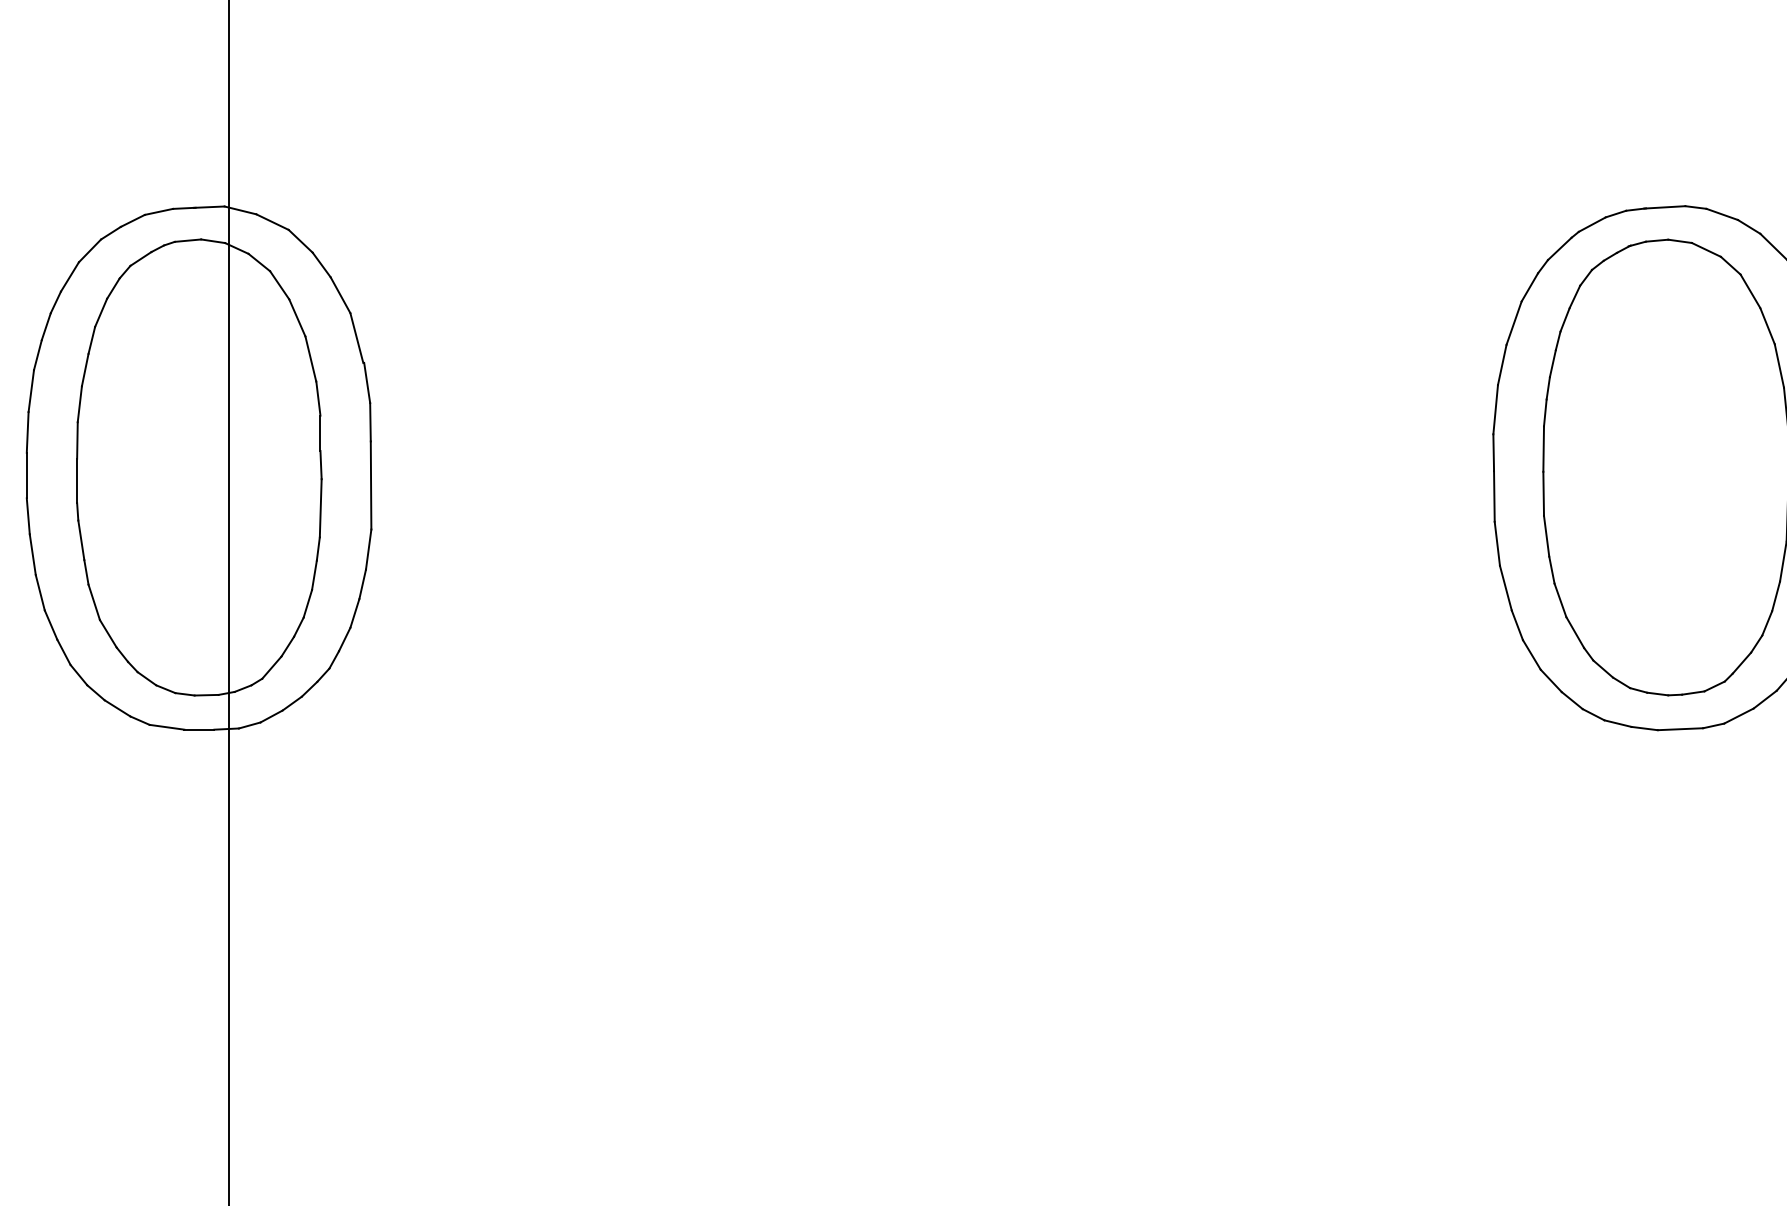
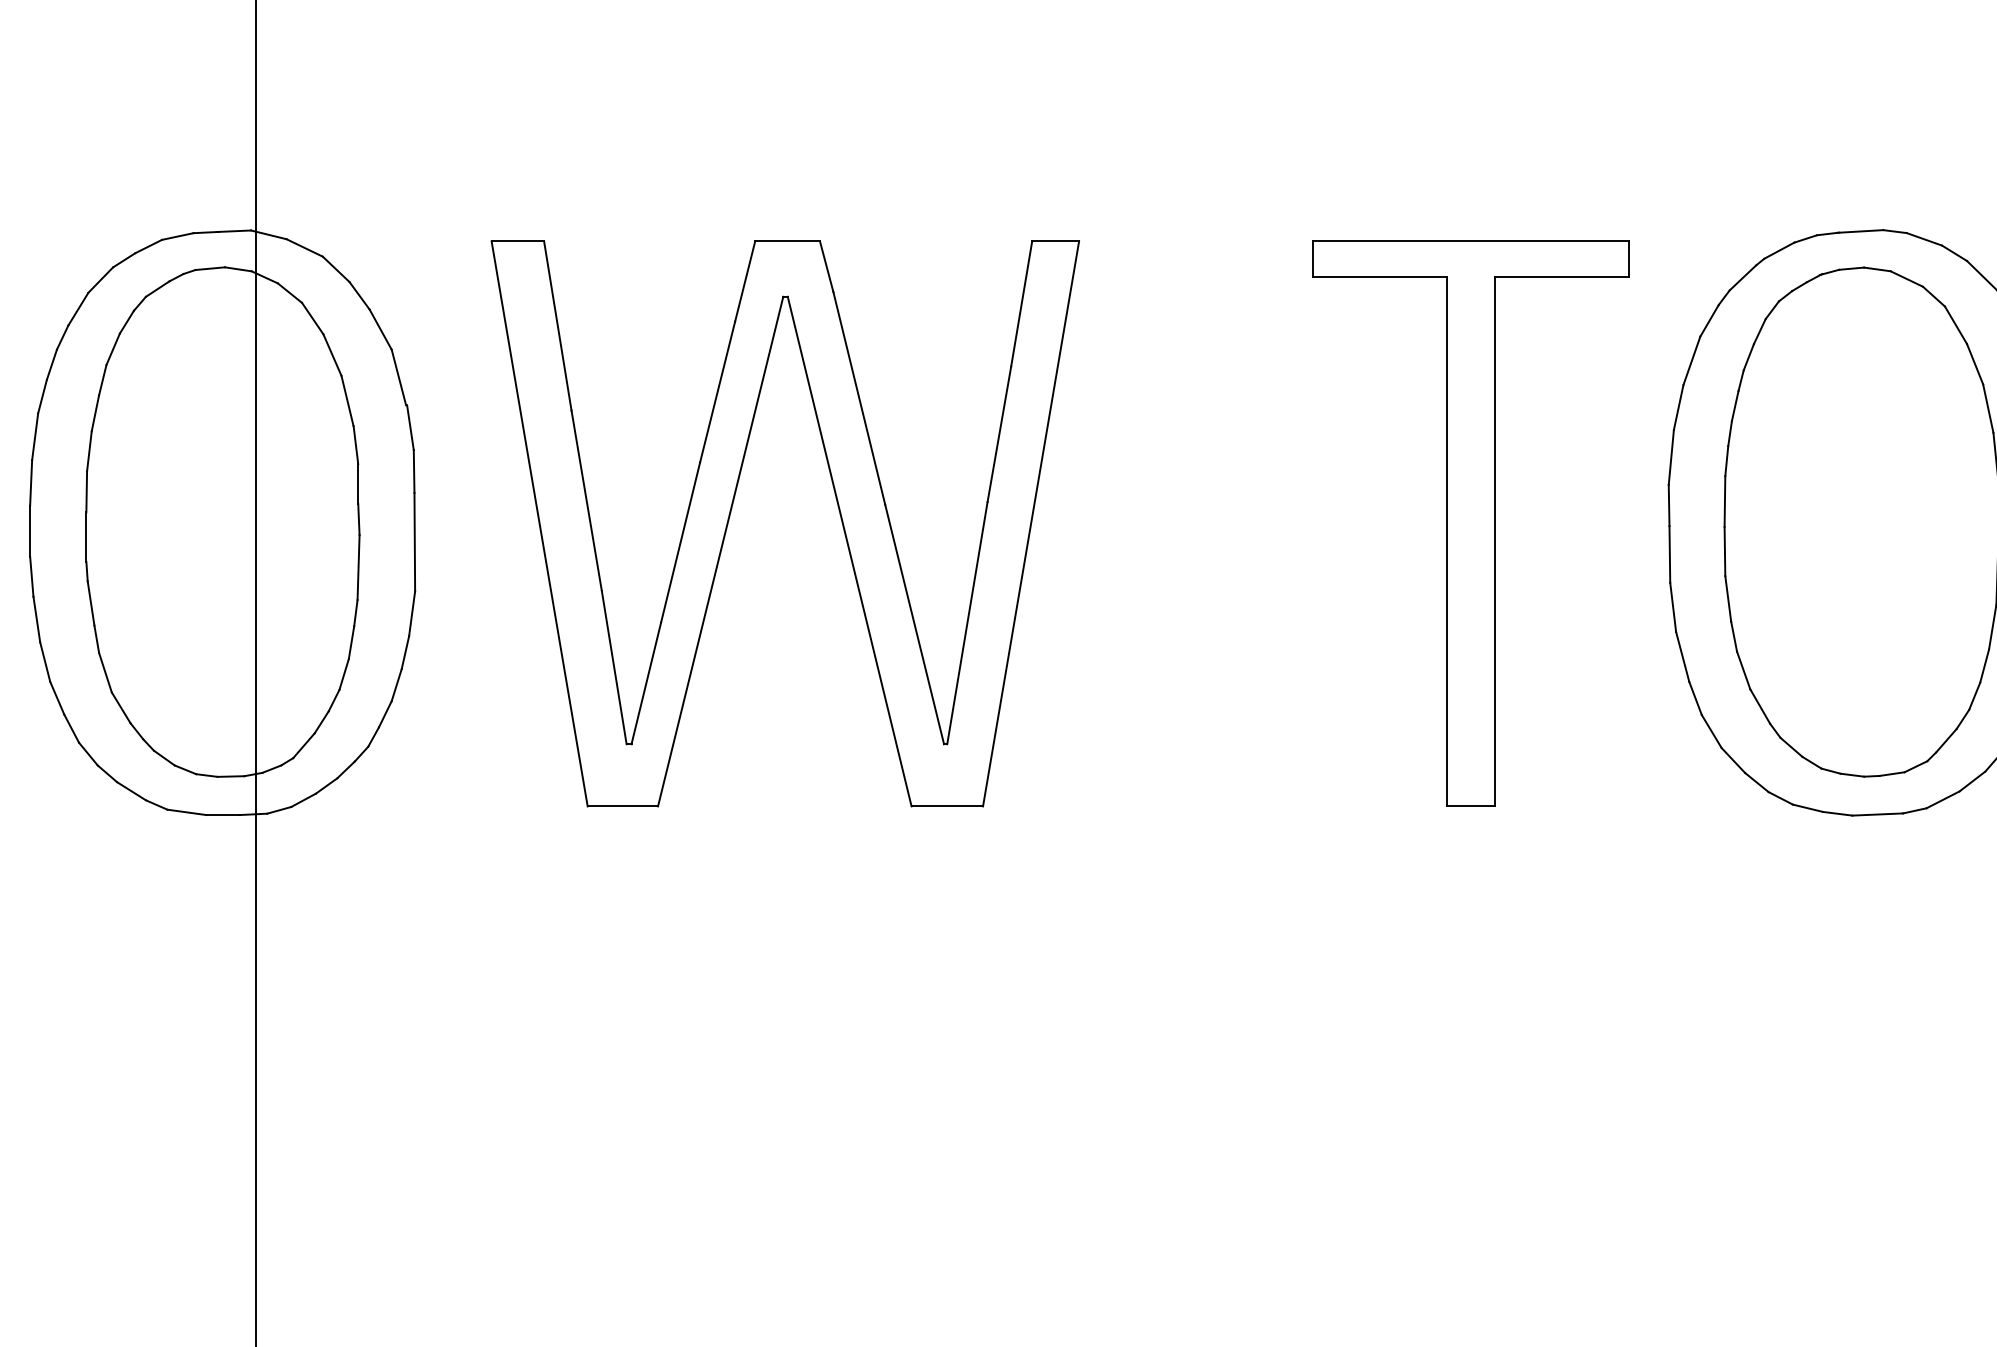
part: (655, 455) -> (732, 508), added
part: (1316, 468) -> (1471, 523), added

